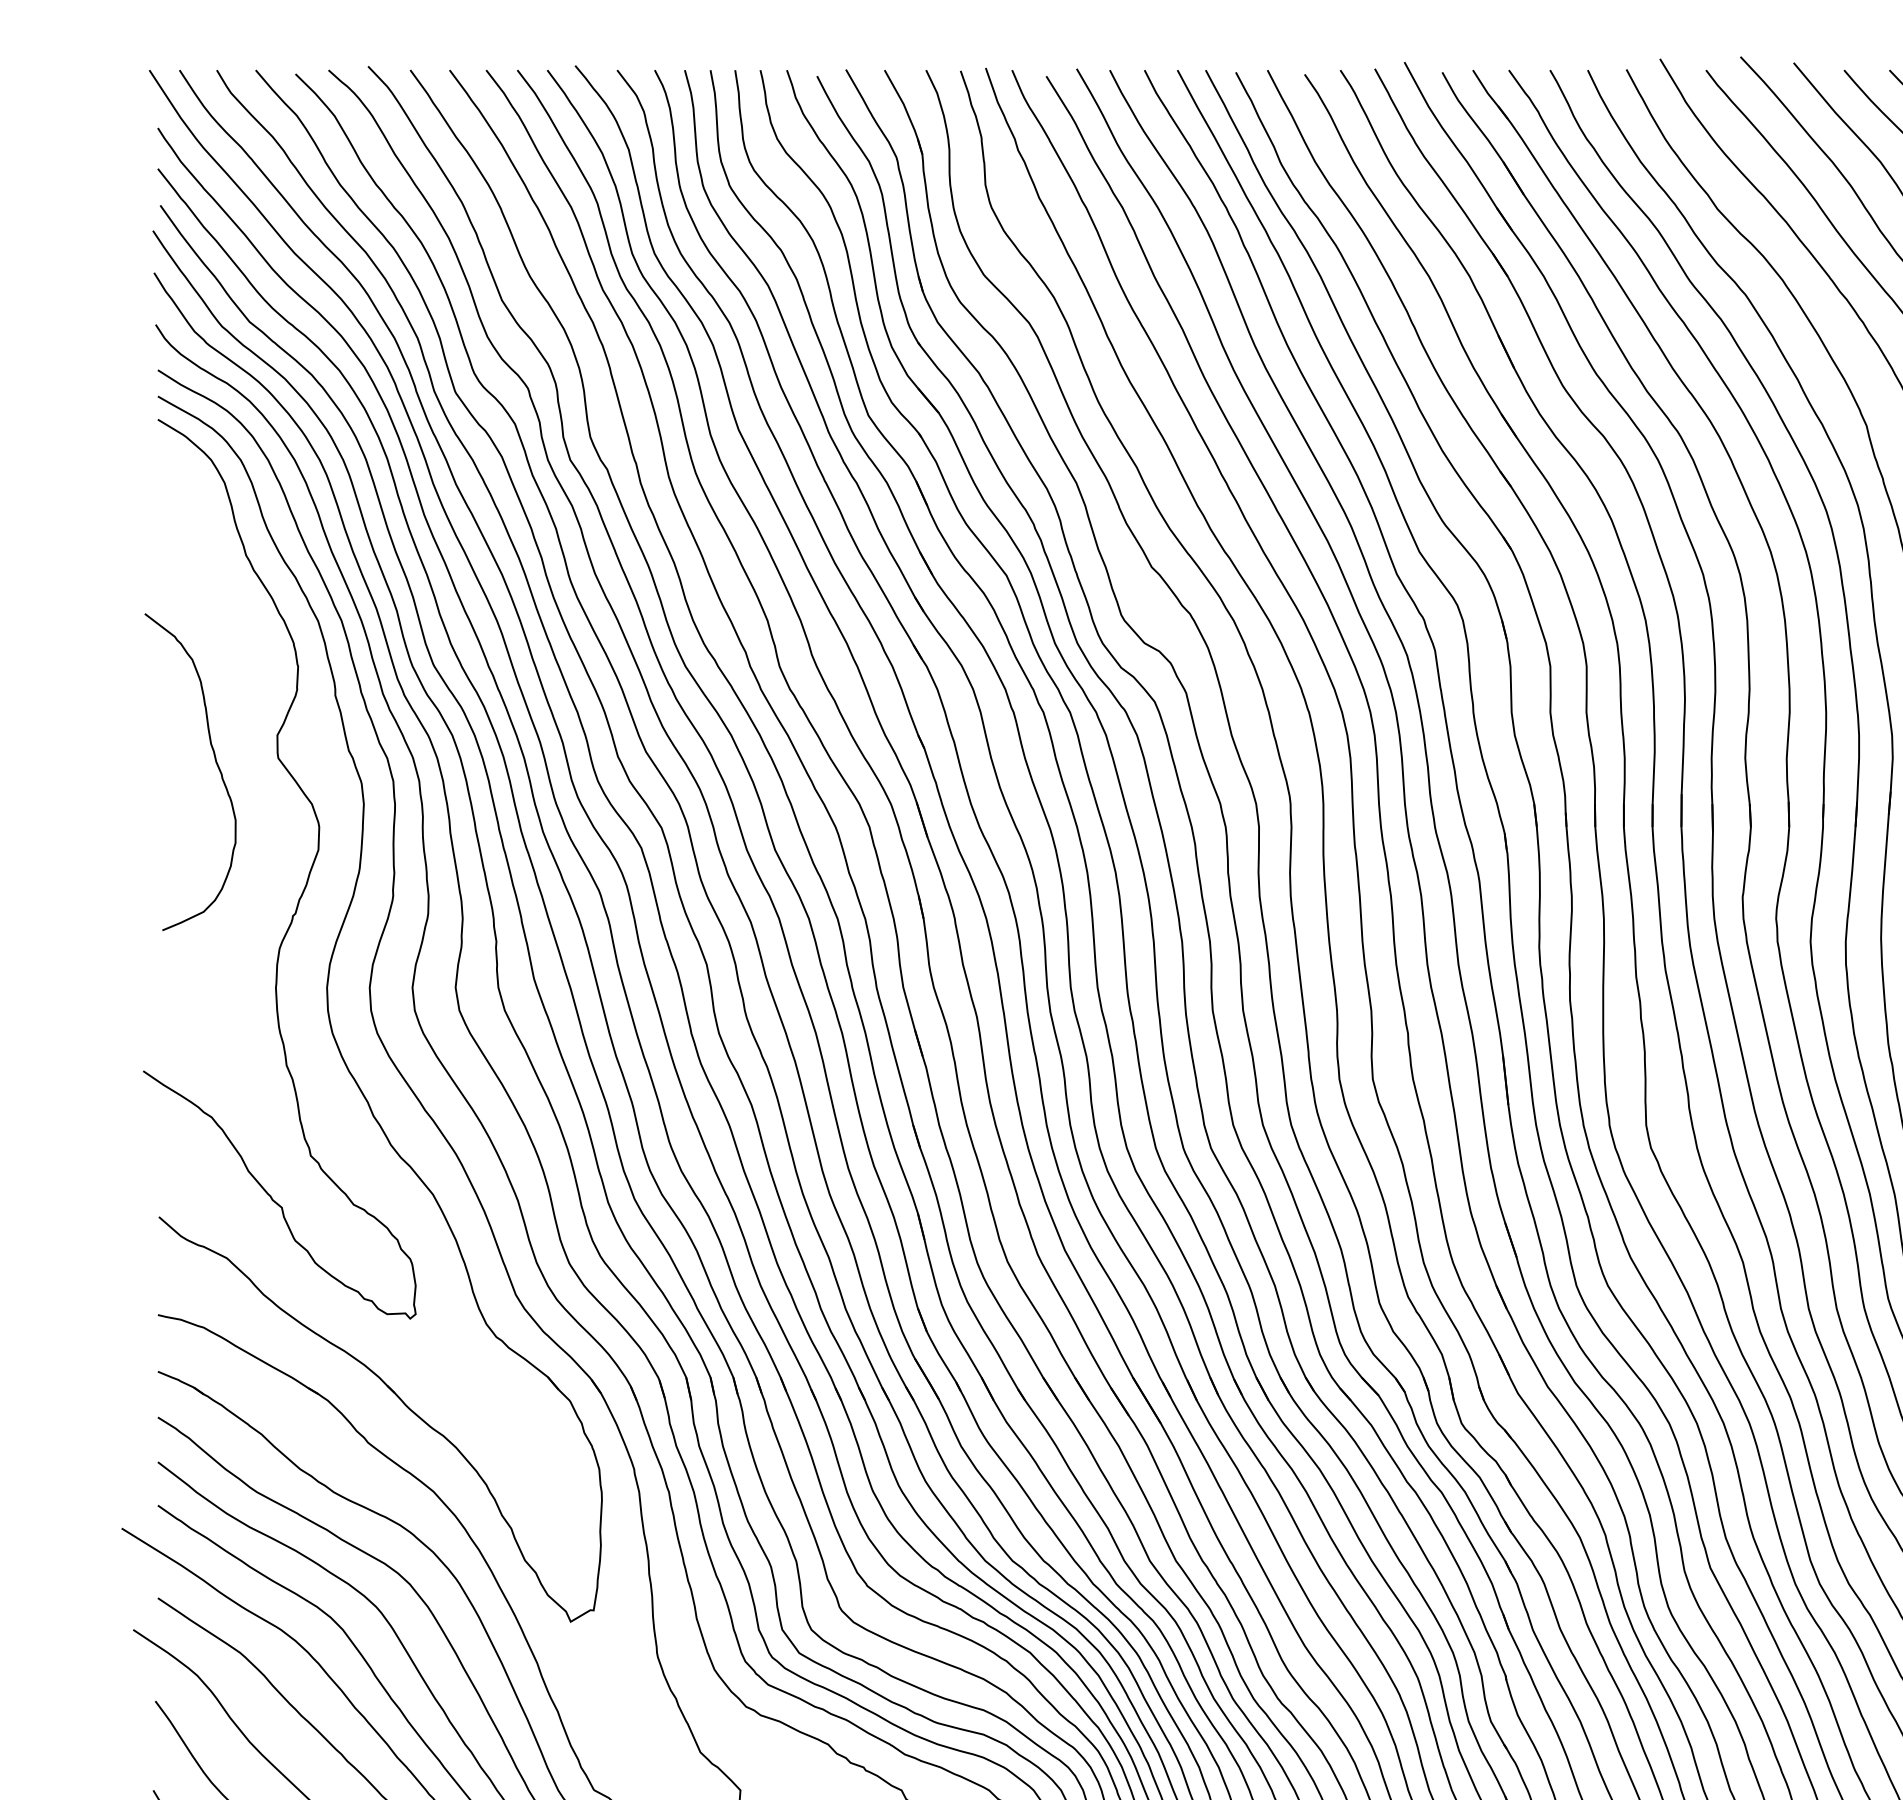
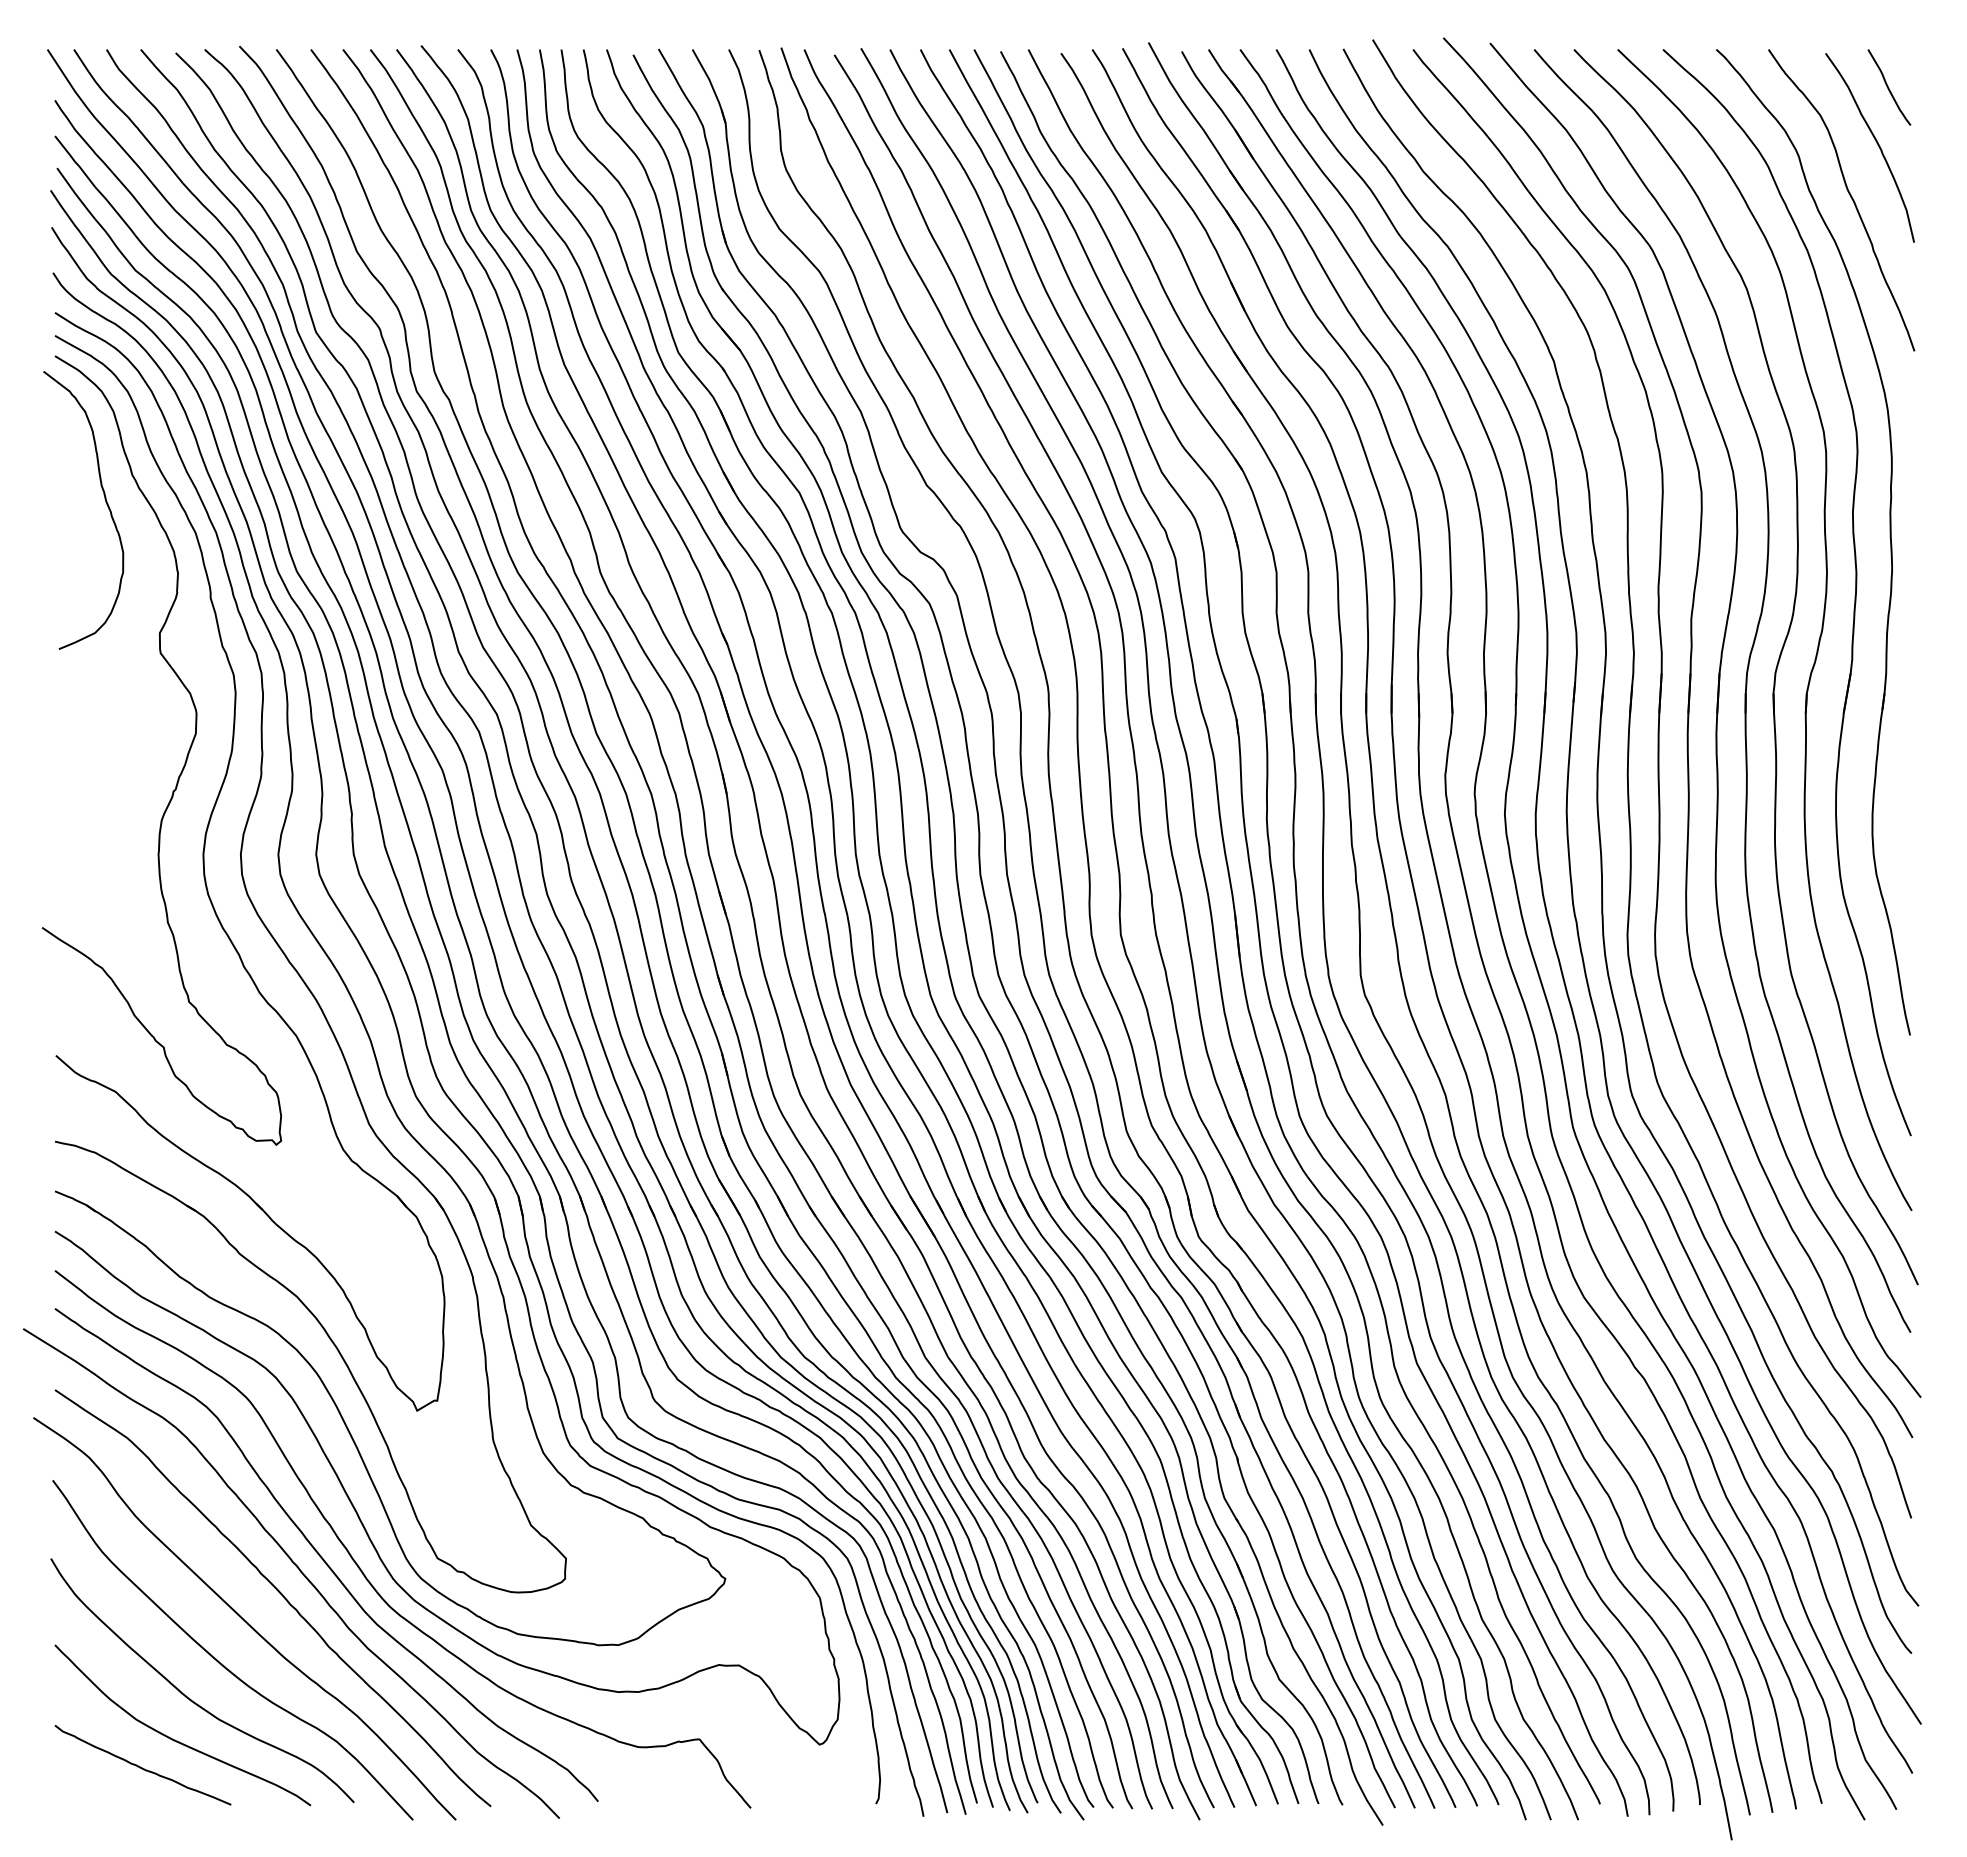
curve: (215, 763) -> (105, 502), moved

